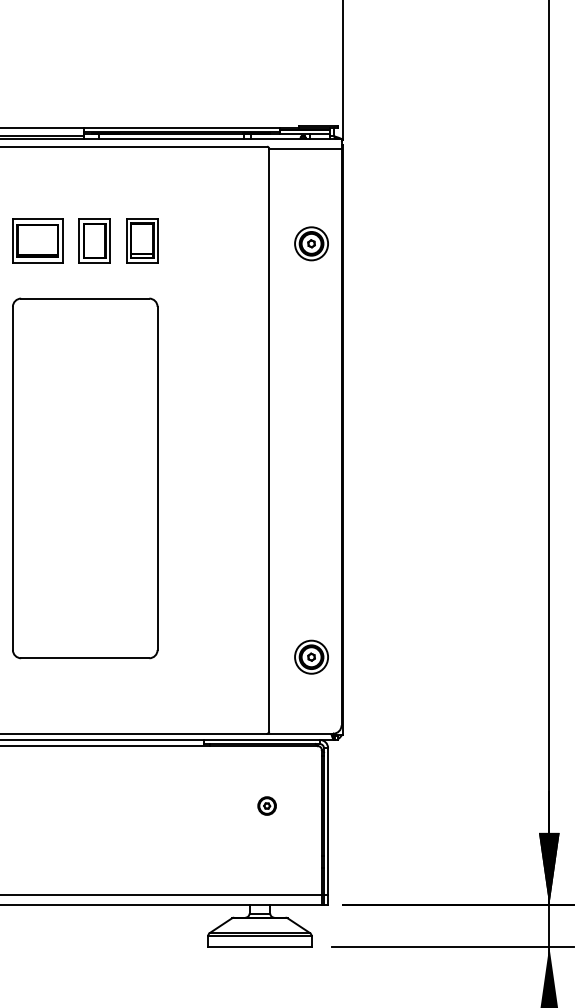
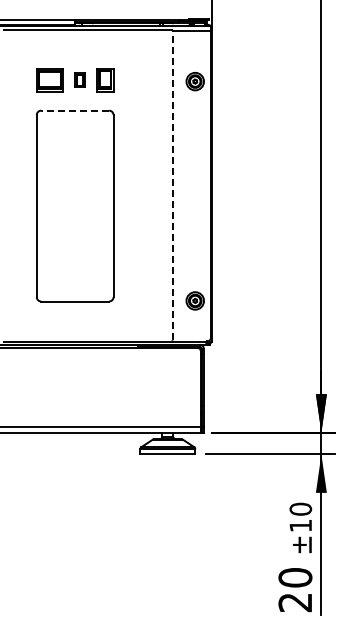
part: (93, 241) -> (79, 80), size x0.6
line: (85, 298) -> (75, 110), solid -> dashed
line: (268, 439) -> (172, 185), solid -> dashed
part: (266, 805) -> (171, 379), removed

